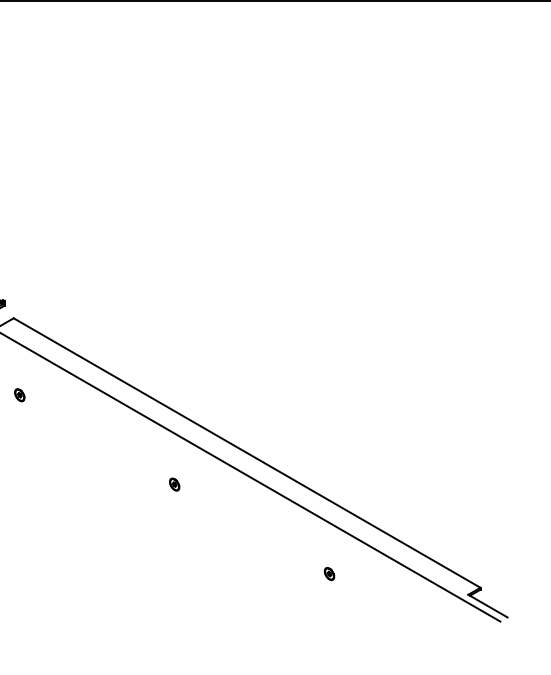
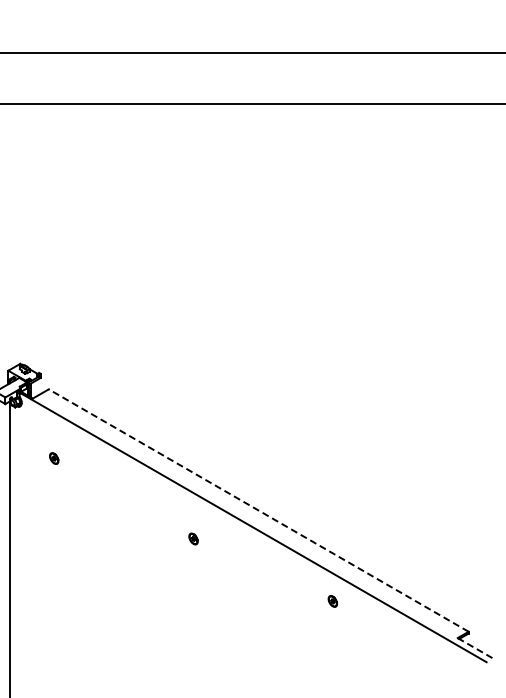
line: (246, 452) -> (258, 510), solid -> dashed
part: (329, 574) -> (332, 601), moved
line: (488, 606) -> (475, 648), solid -> dashed

